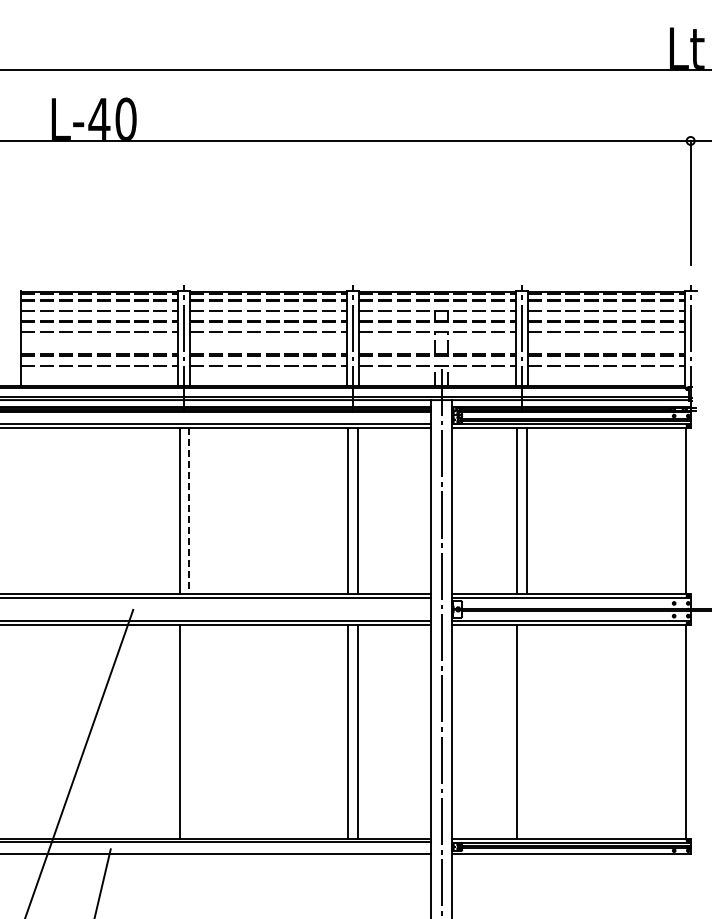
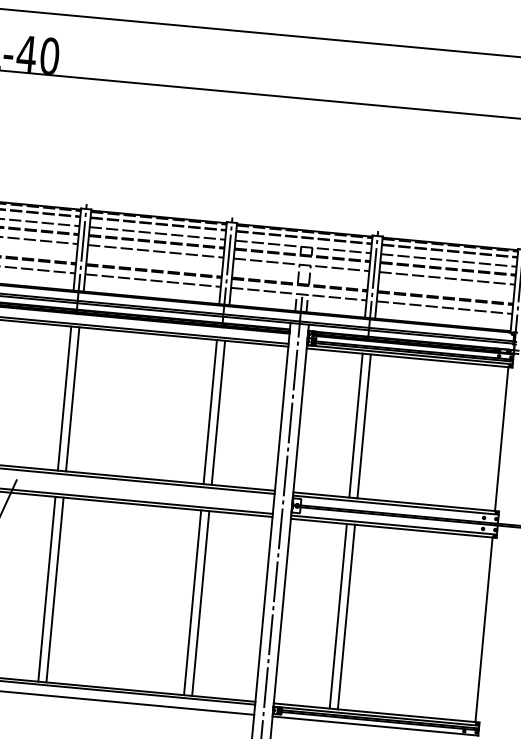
line: (188, 511) -> (72, 399), dashed -> solid
line: (188, 731) -> (54, 589), added
line: (526, 731) -> (346, 616), added

